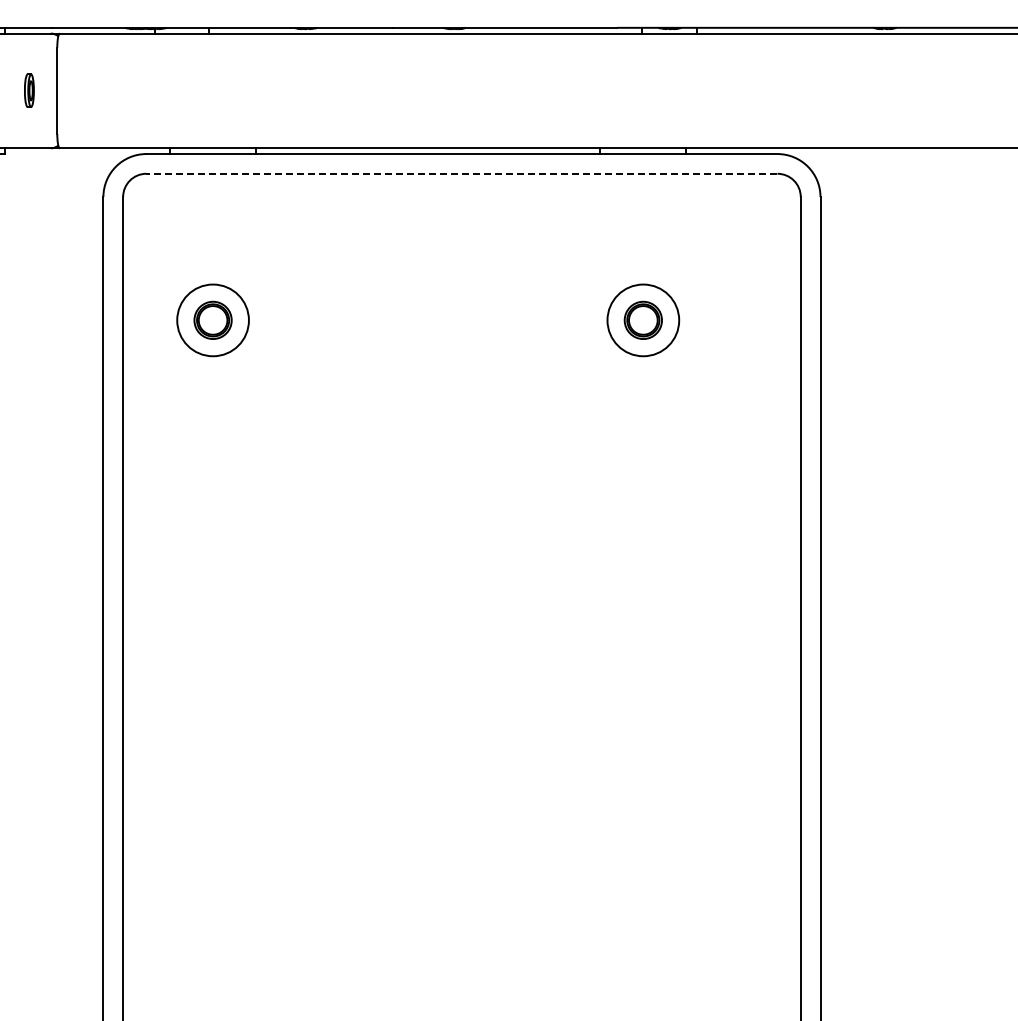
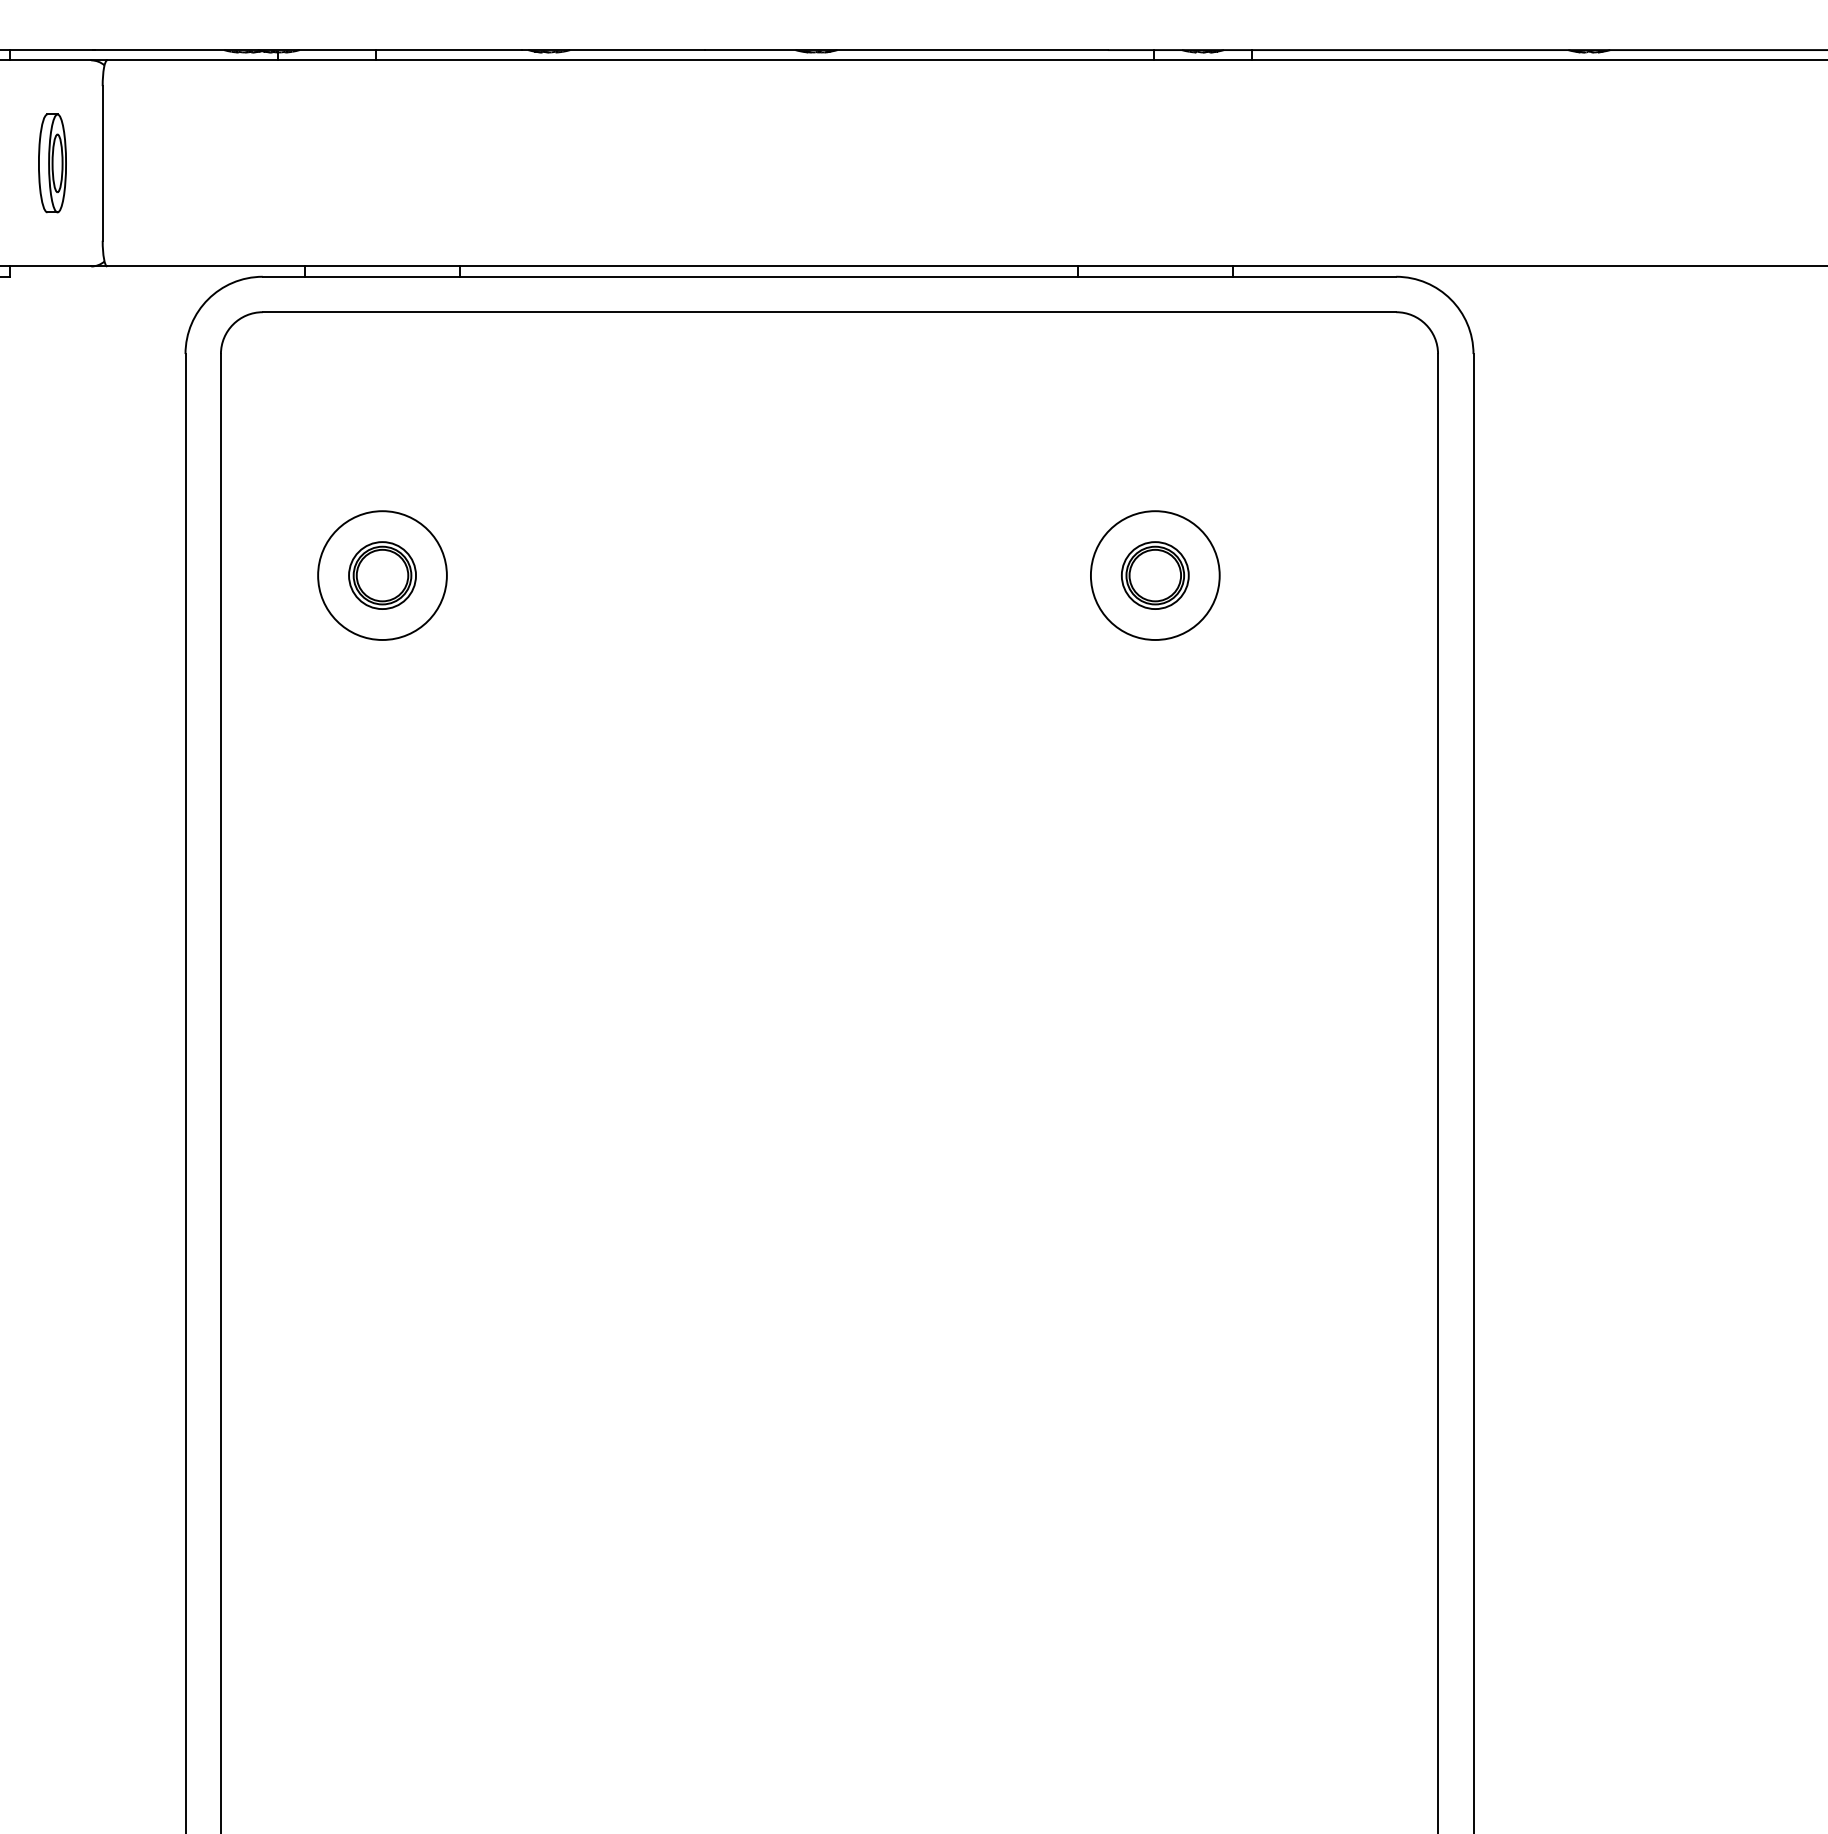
part: (29, 90) -> (52, 162), size x1.67
line: (461, 173) -> (828, 311), dashed -> solid

